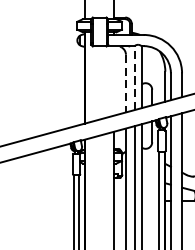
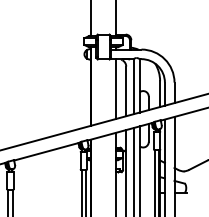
line: (134, 77) -> (133, 86), dashed -> solid
line: (114, 80) -> (116, 88), added
line: (126, 83) -> (126, 91), dashed -> solid

